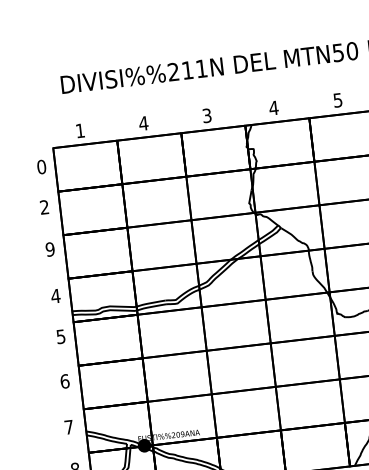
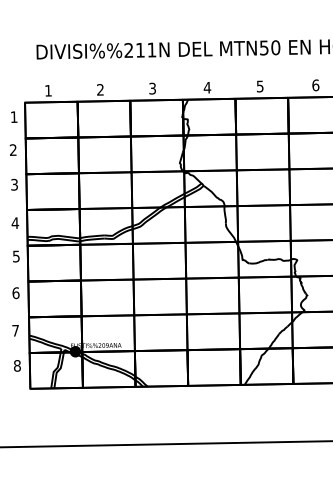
text: (143, 123) -> (100, 89), 4 -> 2
text: (40, 167) -> (13, 117), 0 -> 1
text: (50, 249) -> (14, 184), 9 -> 3

